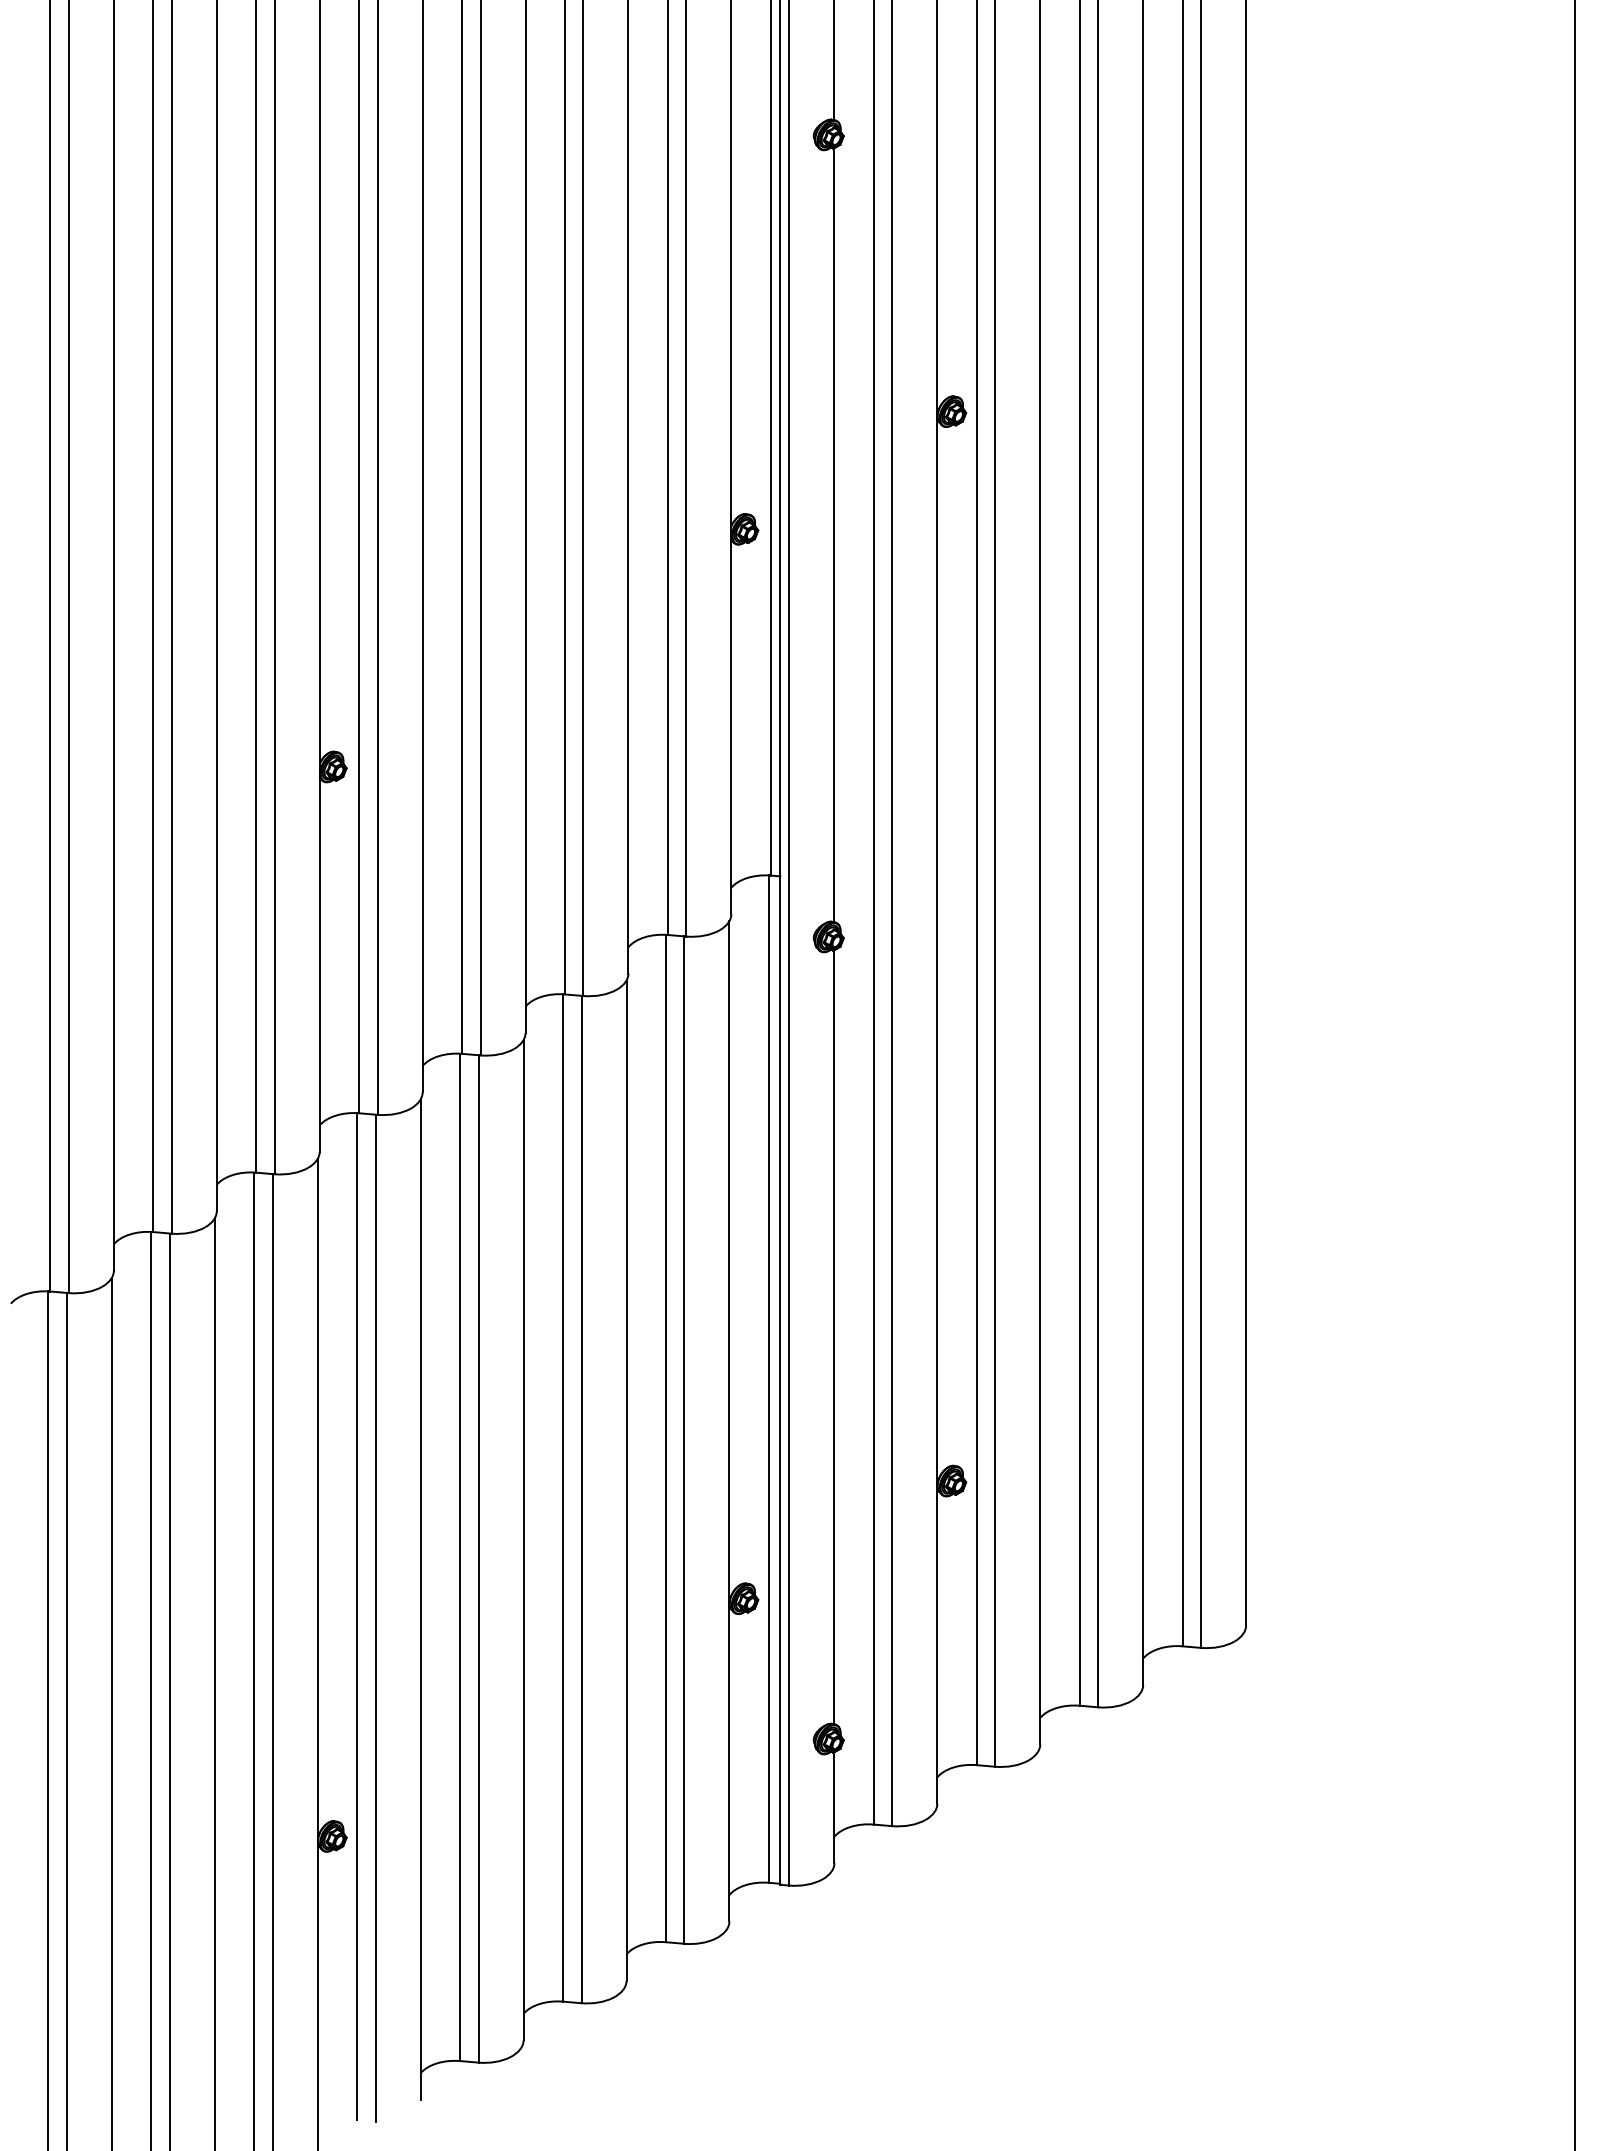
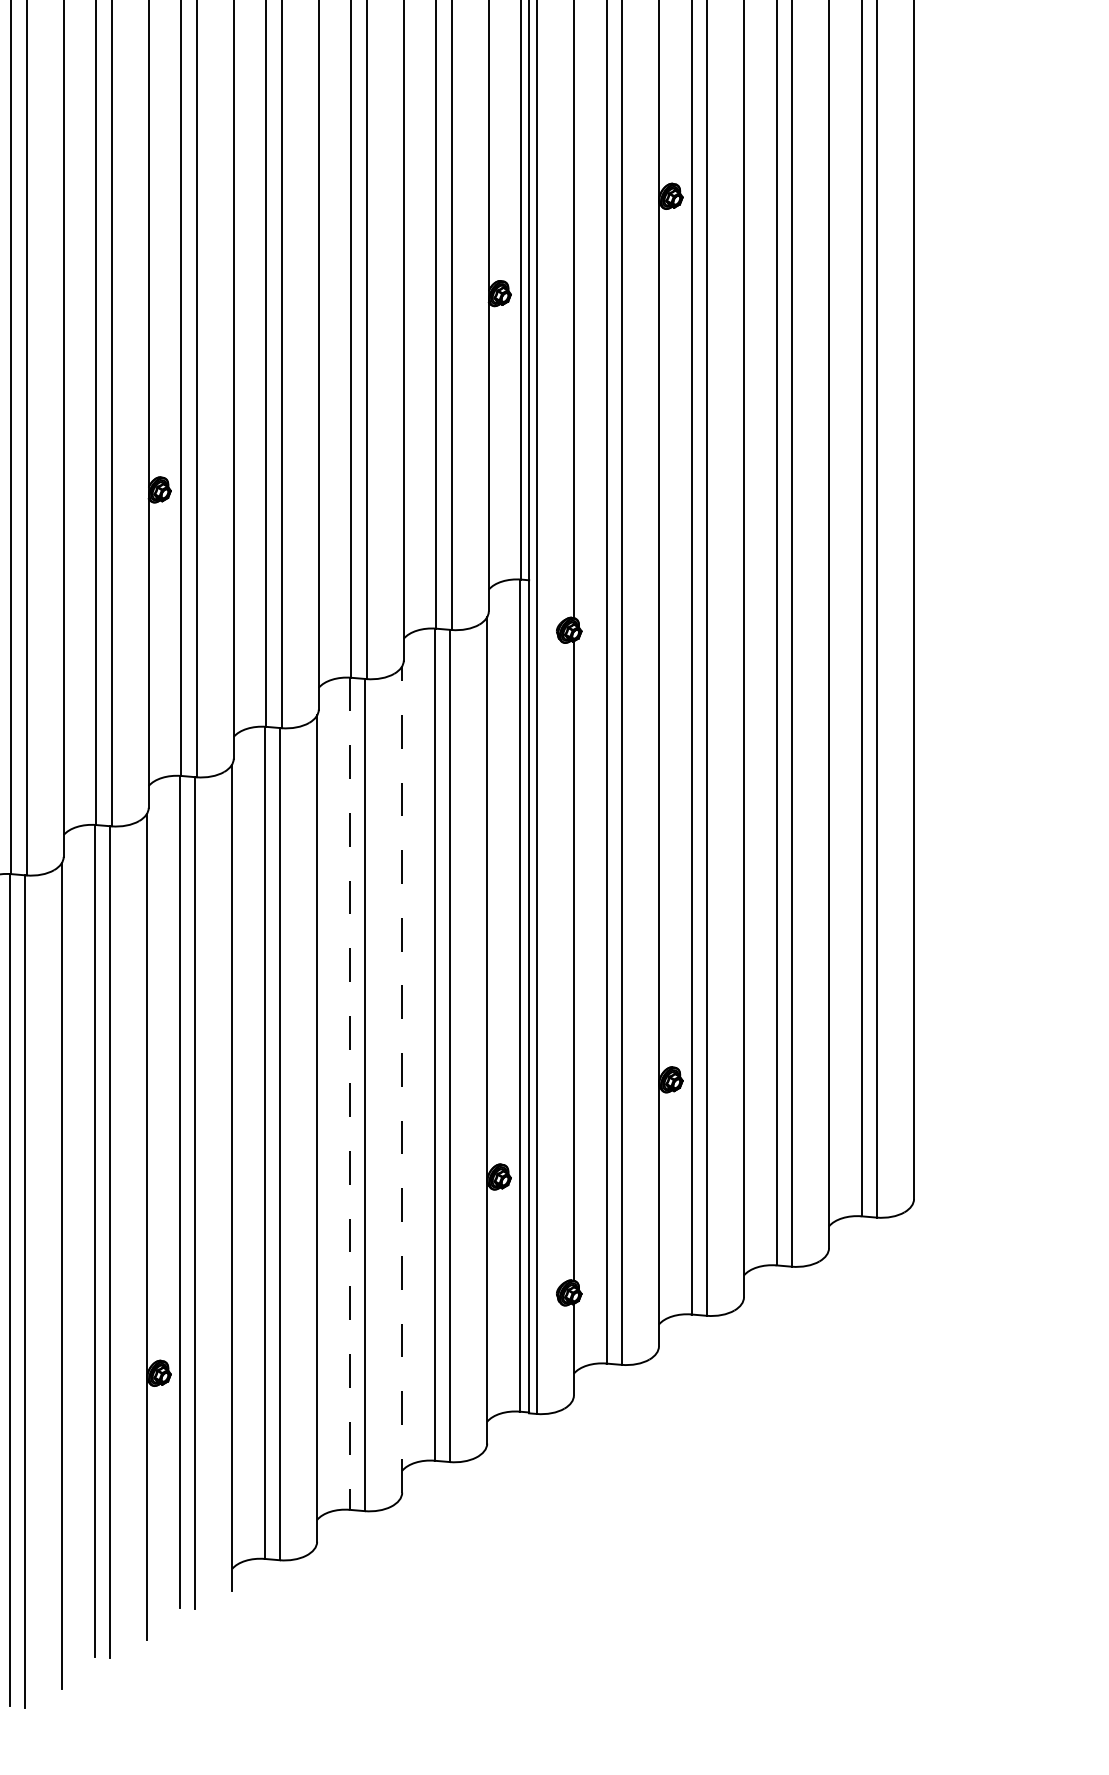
line: (626, 1480) -> (402, 1079), solid -> dashed
line: (563, 1497) -> (350, 1093), solid -> dashed

